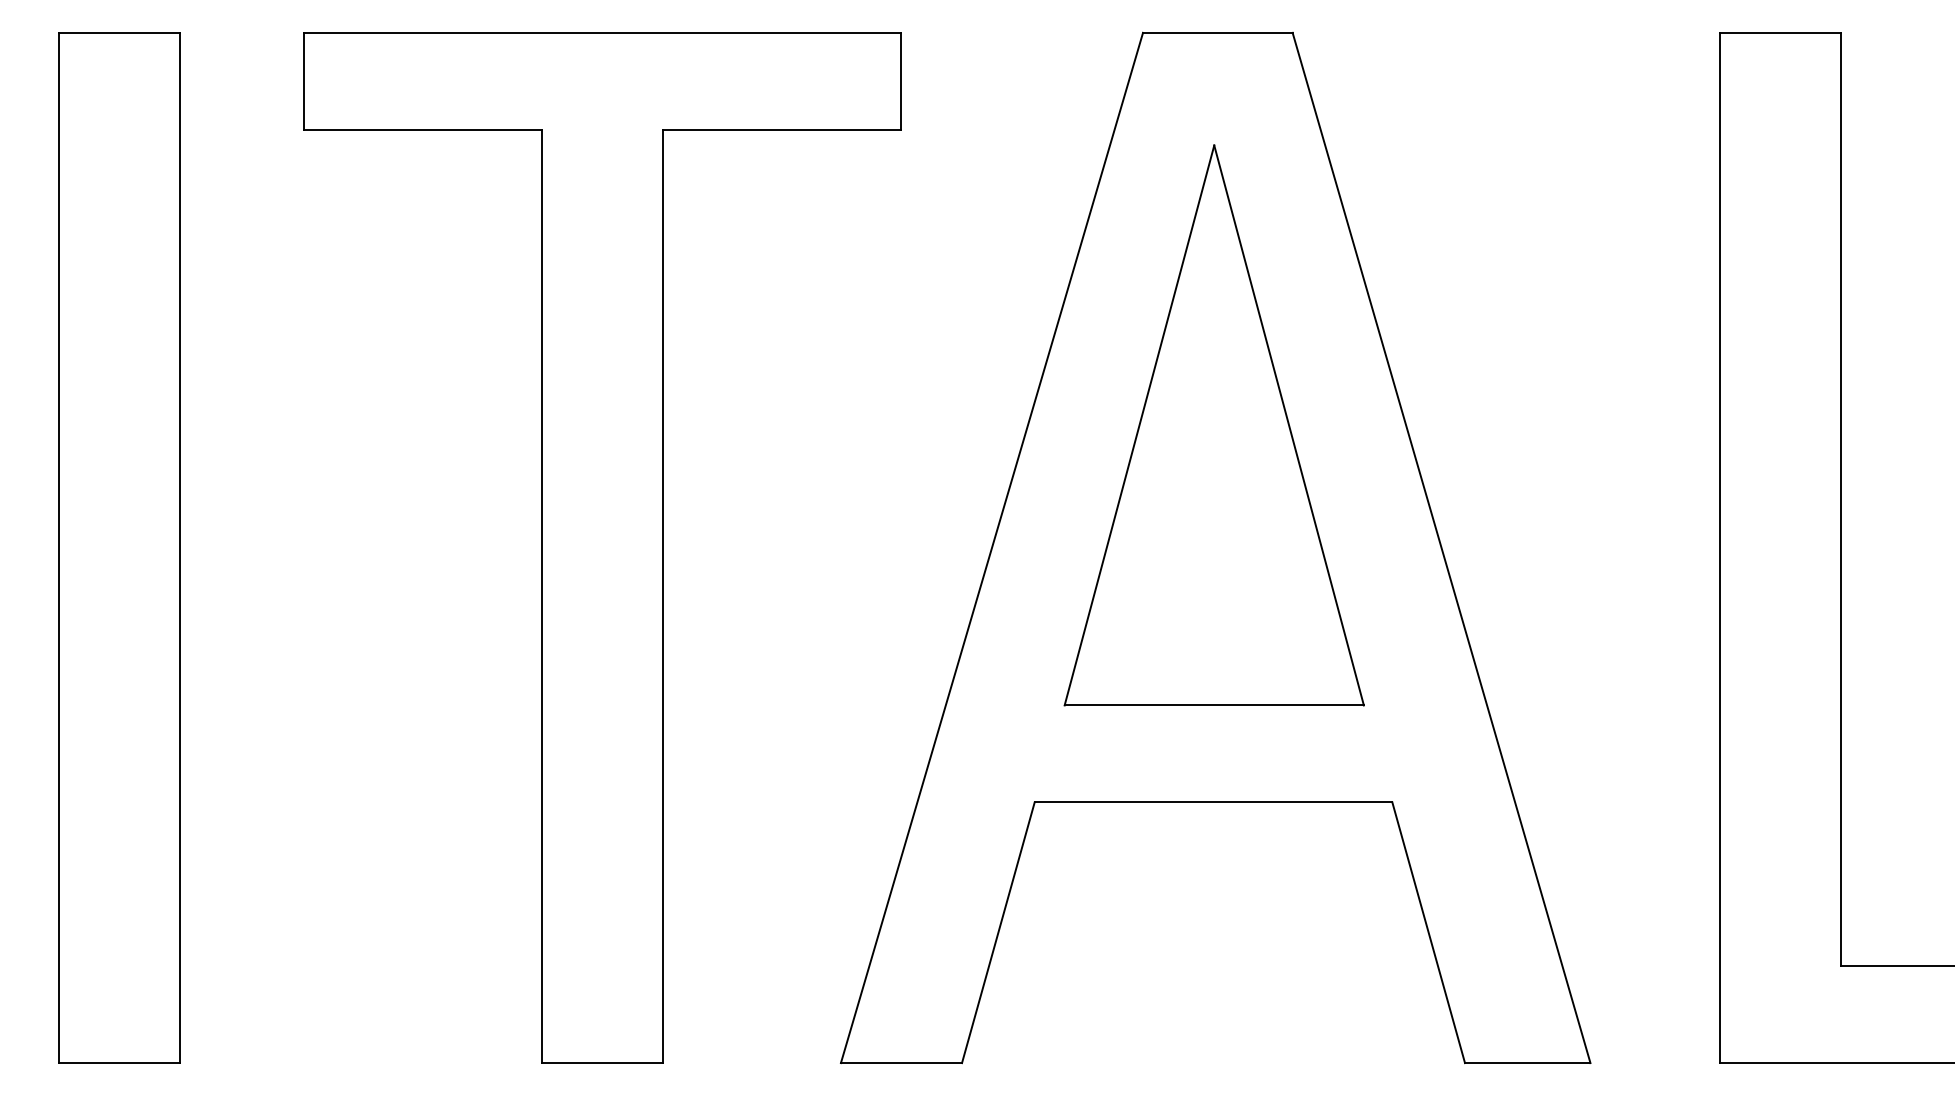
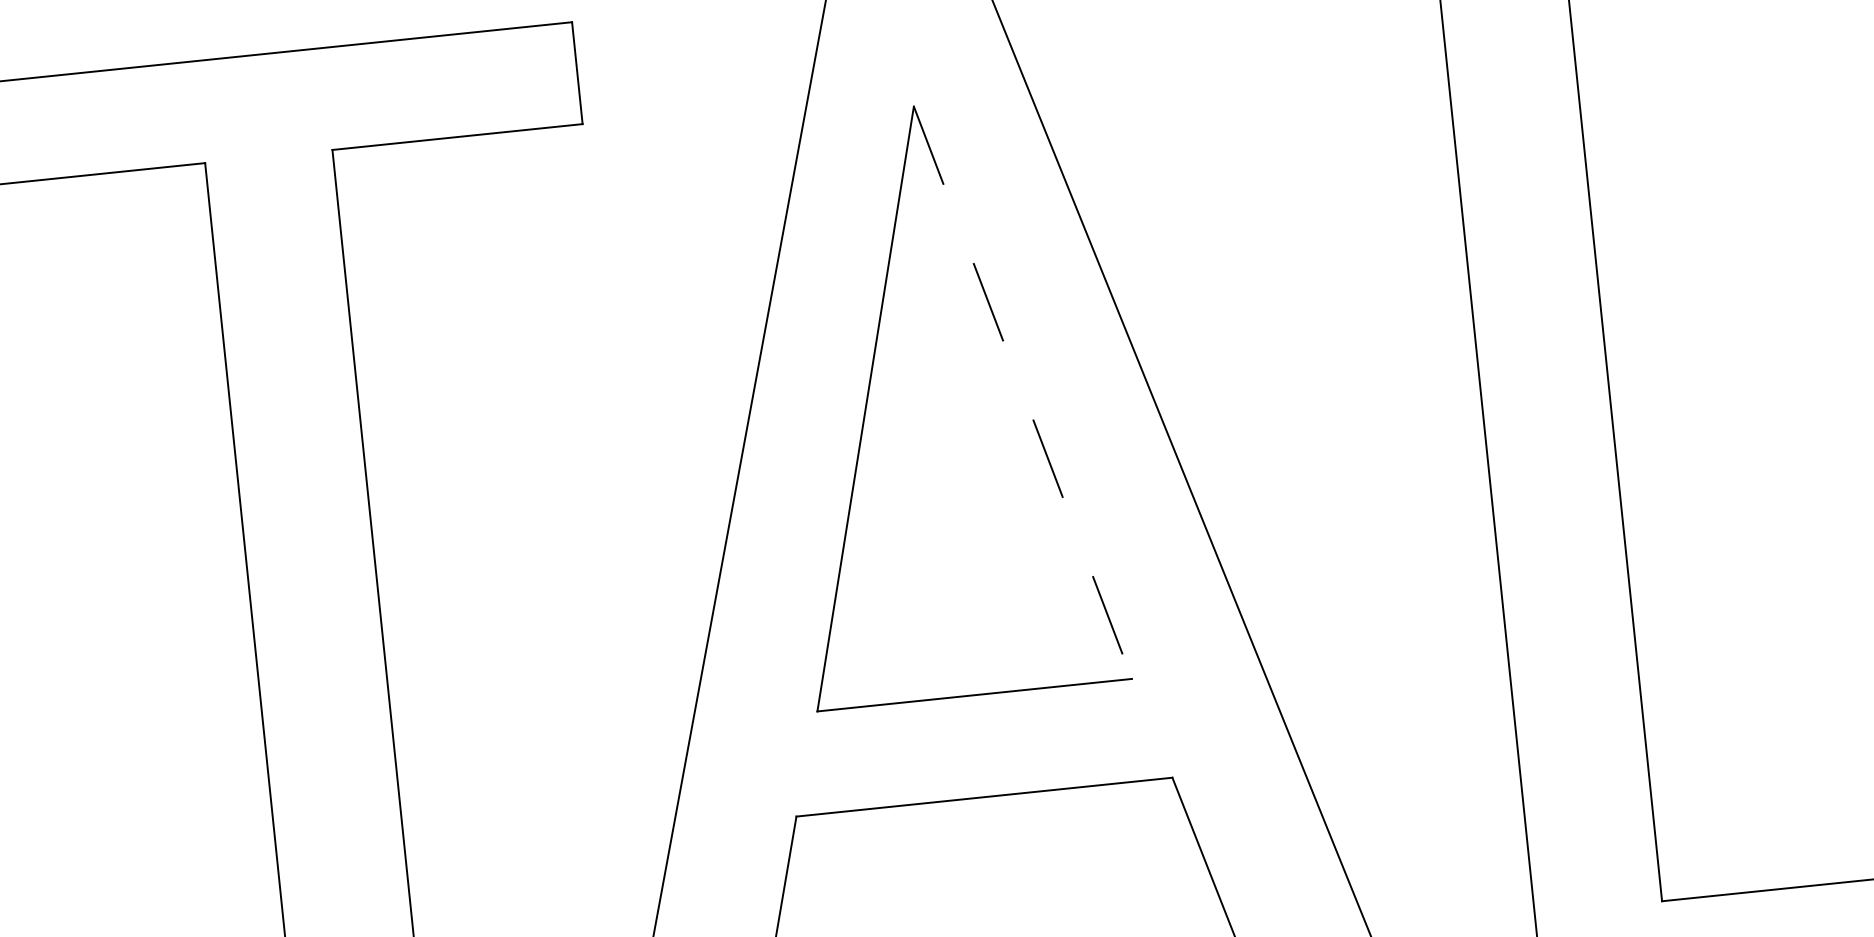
line: (1289, 425) -> (1023, 392), solid -> dashed

